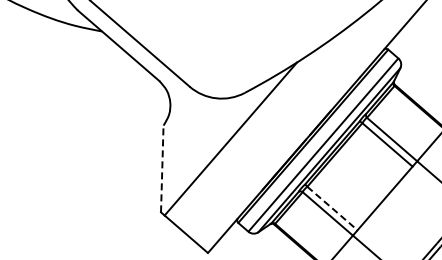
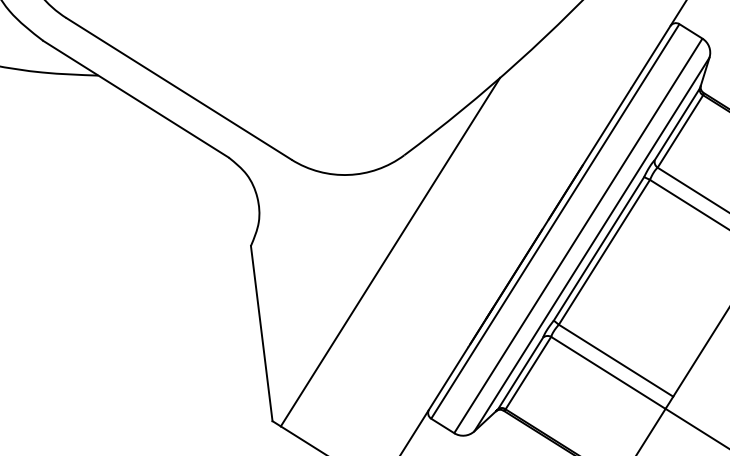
line: (162, 168) -> (262, 332), dashed -> solid
line: (332, 208) -> (616, 360), dashed -> solid

